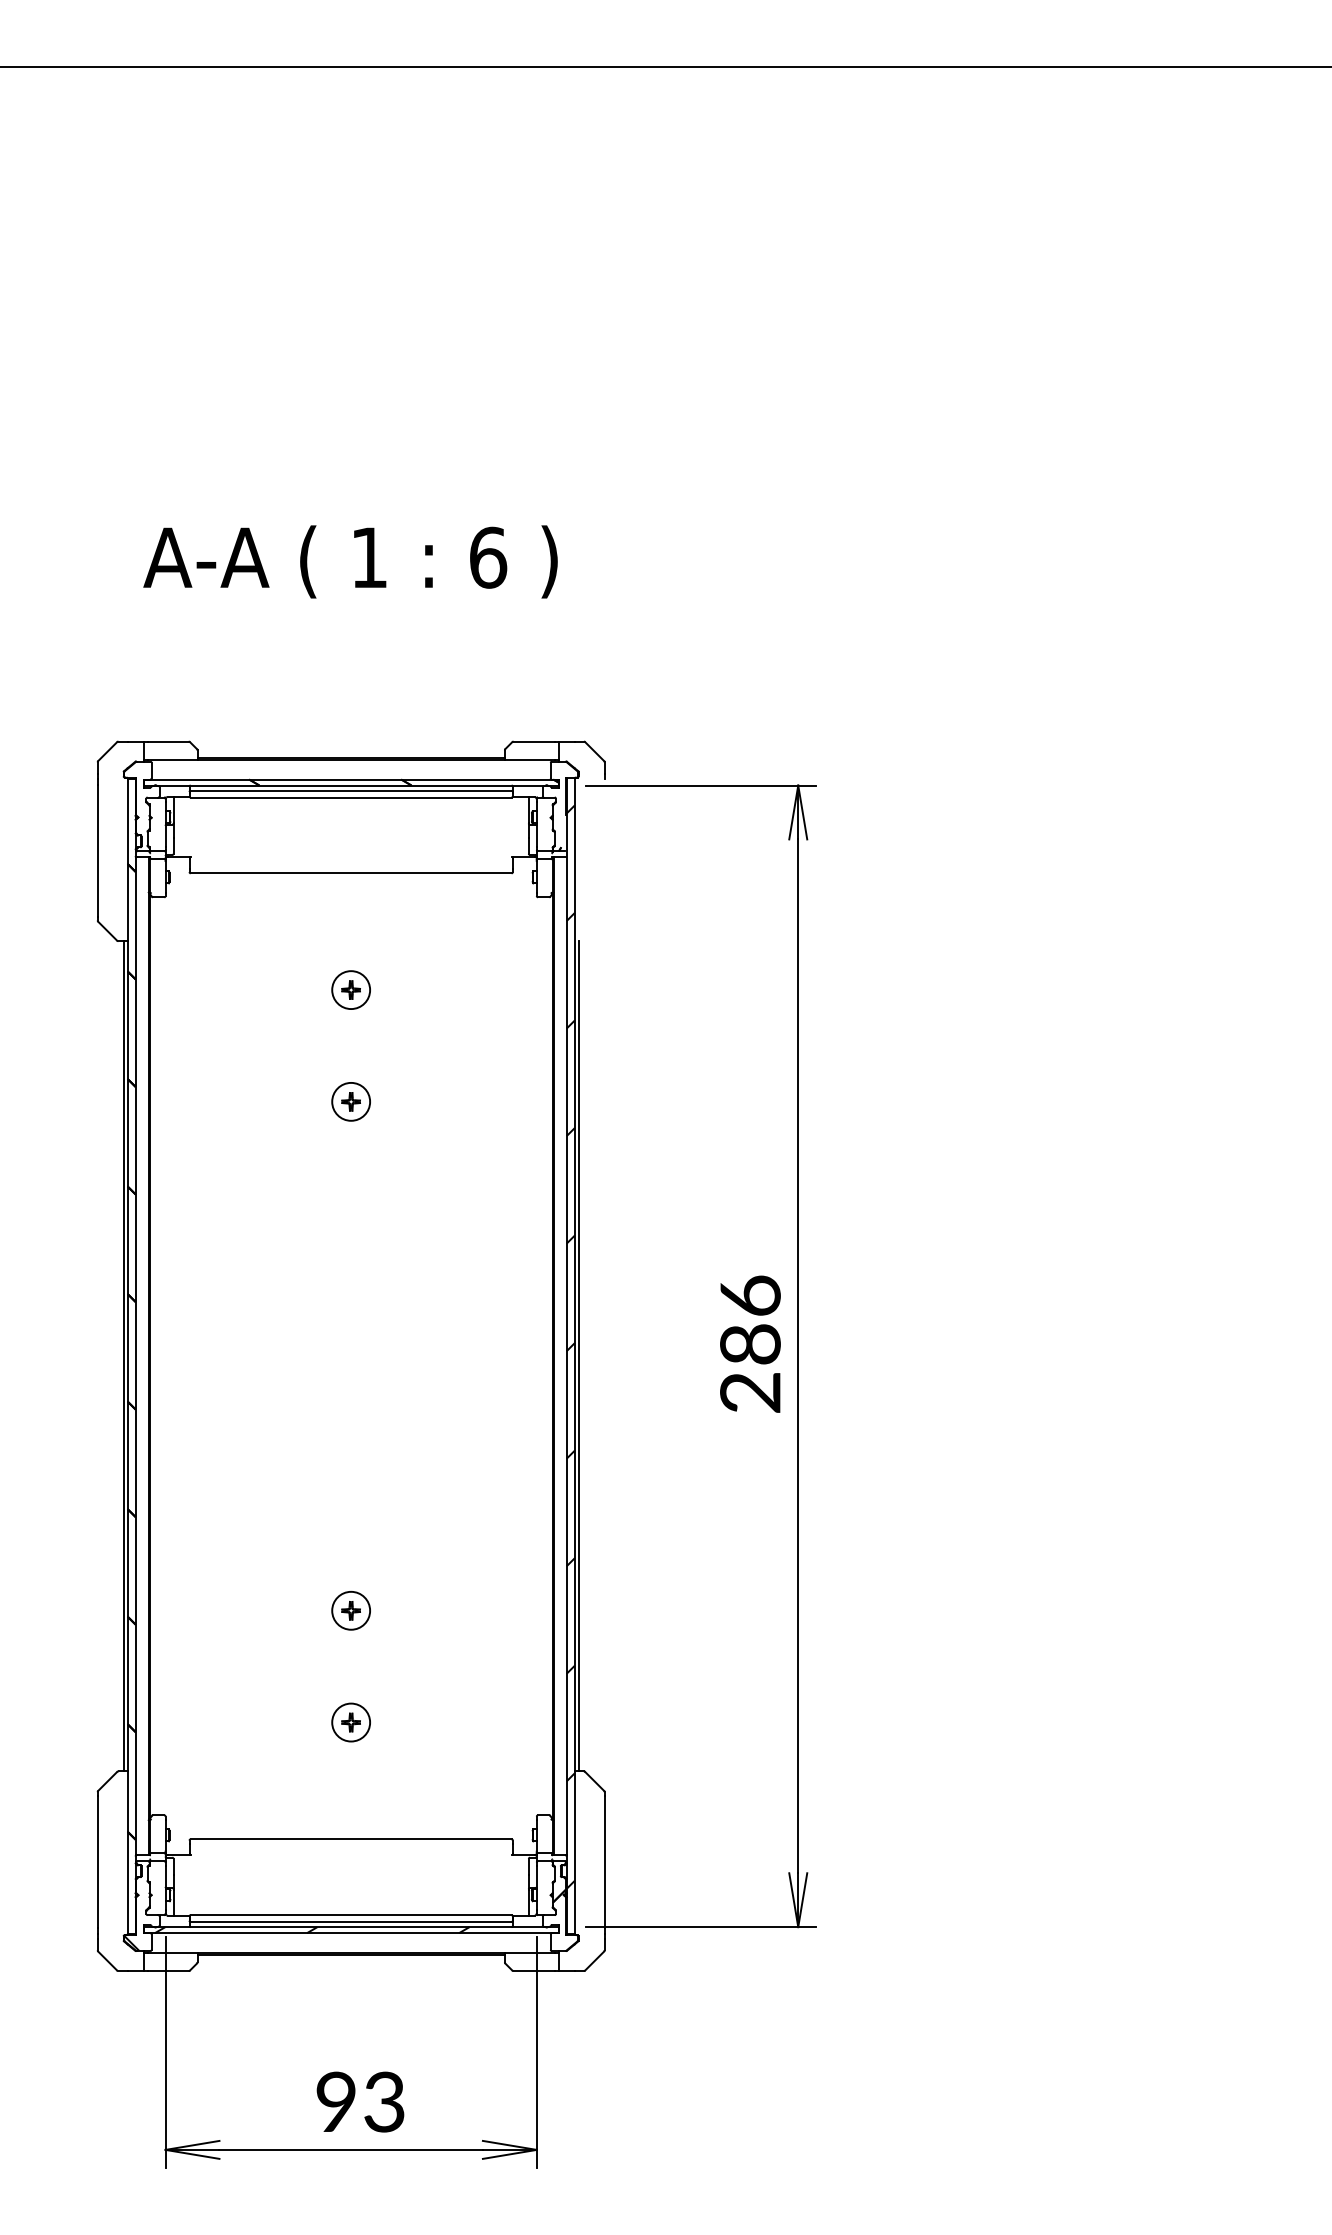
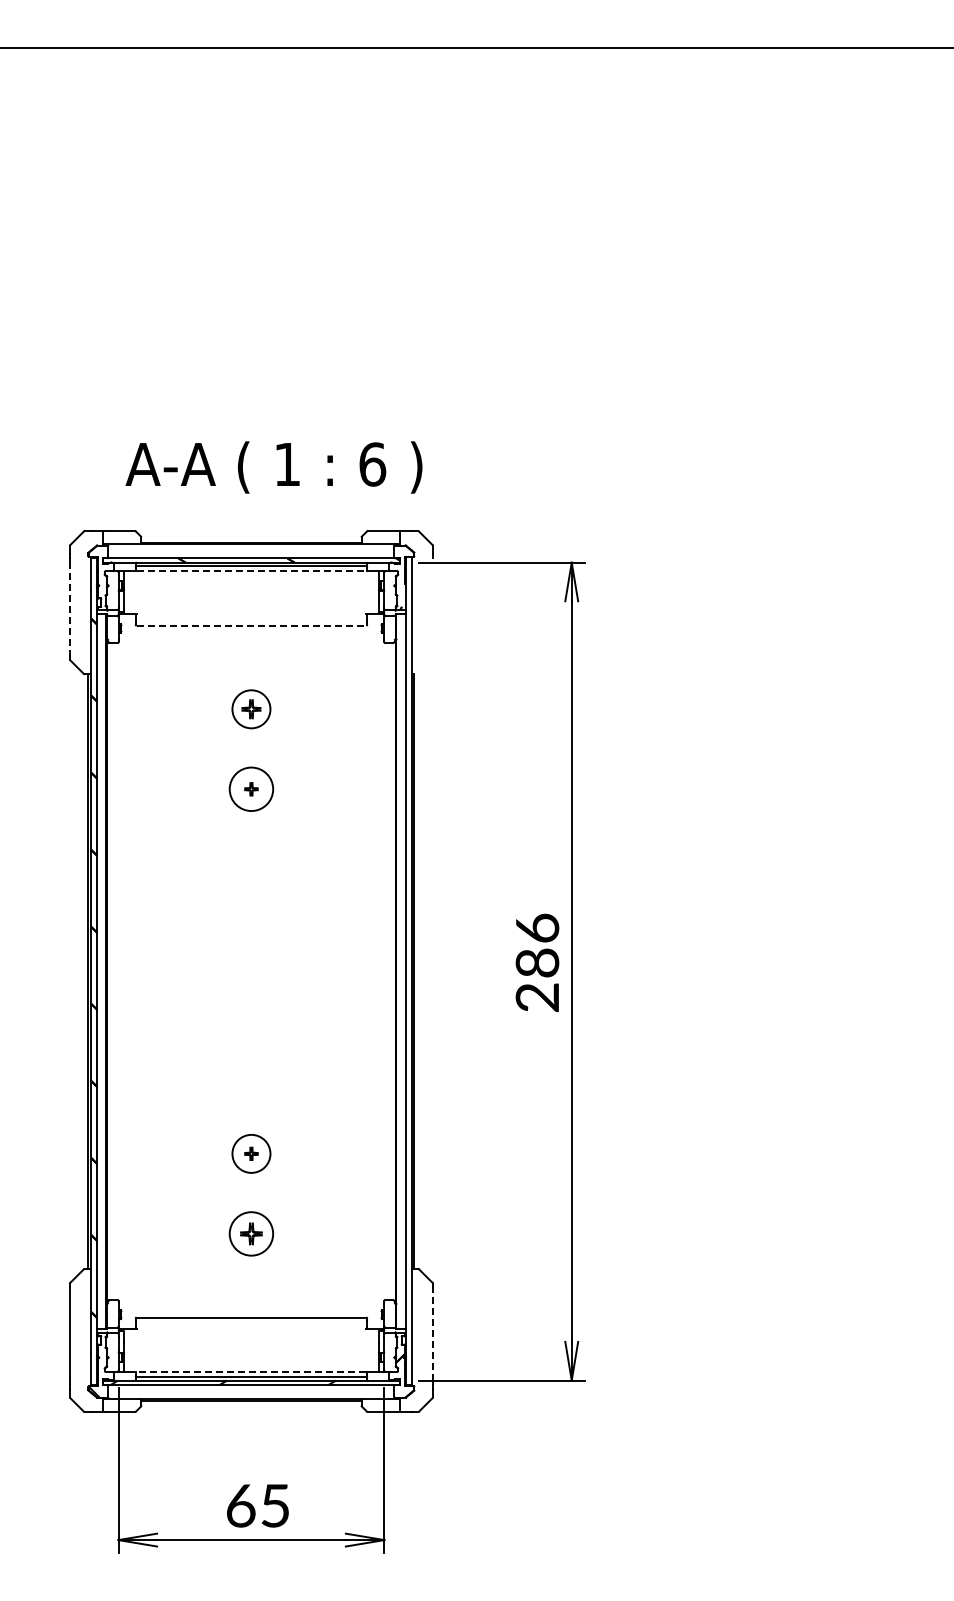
text: (349, 561) -> (273, 467), moved
line: (351, 797) -> (251, 571), solid -> dashed
line: (97, 850) -> (69, 609), solid -> dashed
line: (351, 873) -> (251, 625), solid -> dashed
part: (351, 989) -> (251, 708), size x1.4
circle: (351, 1100) -> (251, 788), size x1.6
hatch: (570, 1347) -> (408, 965), removed
circle: (351, 1610) -> (251, 1153), size x1.4
part: (351, 1721) -> (251, 1233), size x1.6
line: (605, 1861) -> (433, 1333), solid -> dashed
line: (351, 1914) -> (251, 1371), solid -> dashed
text: (359, 2101) -> (257, 1505), 93 -> 65

